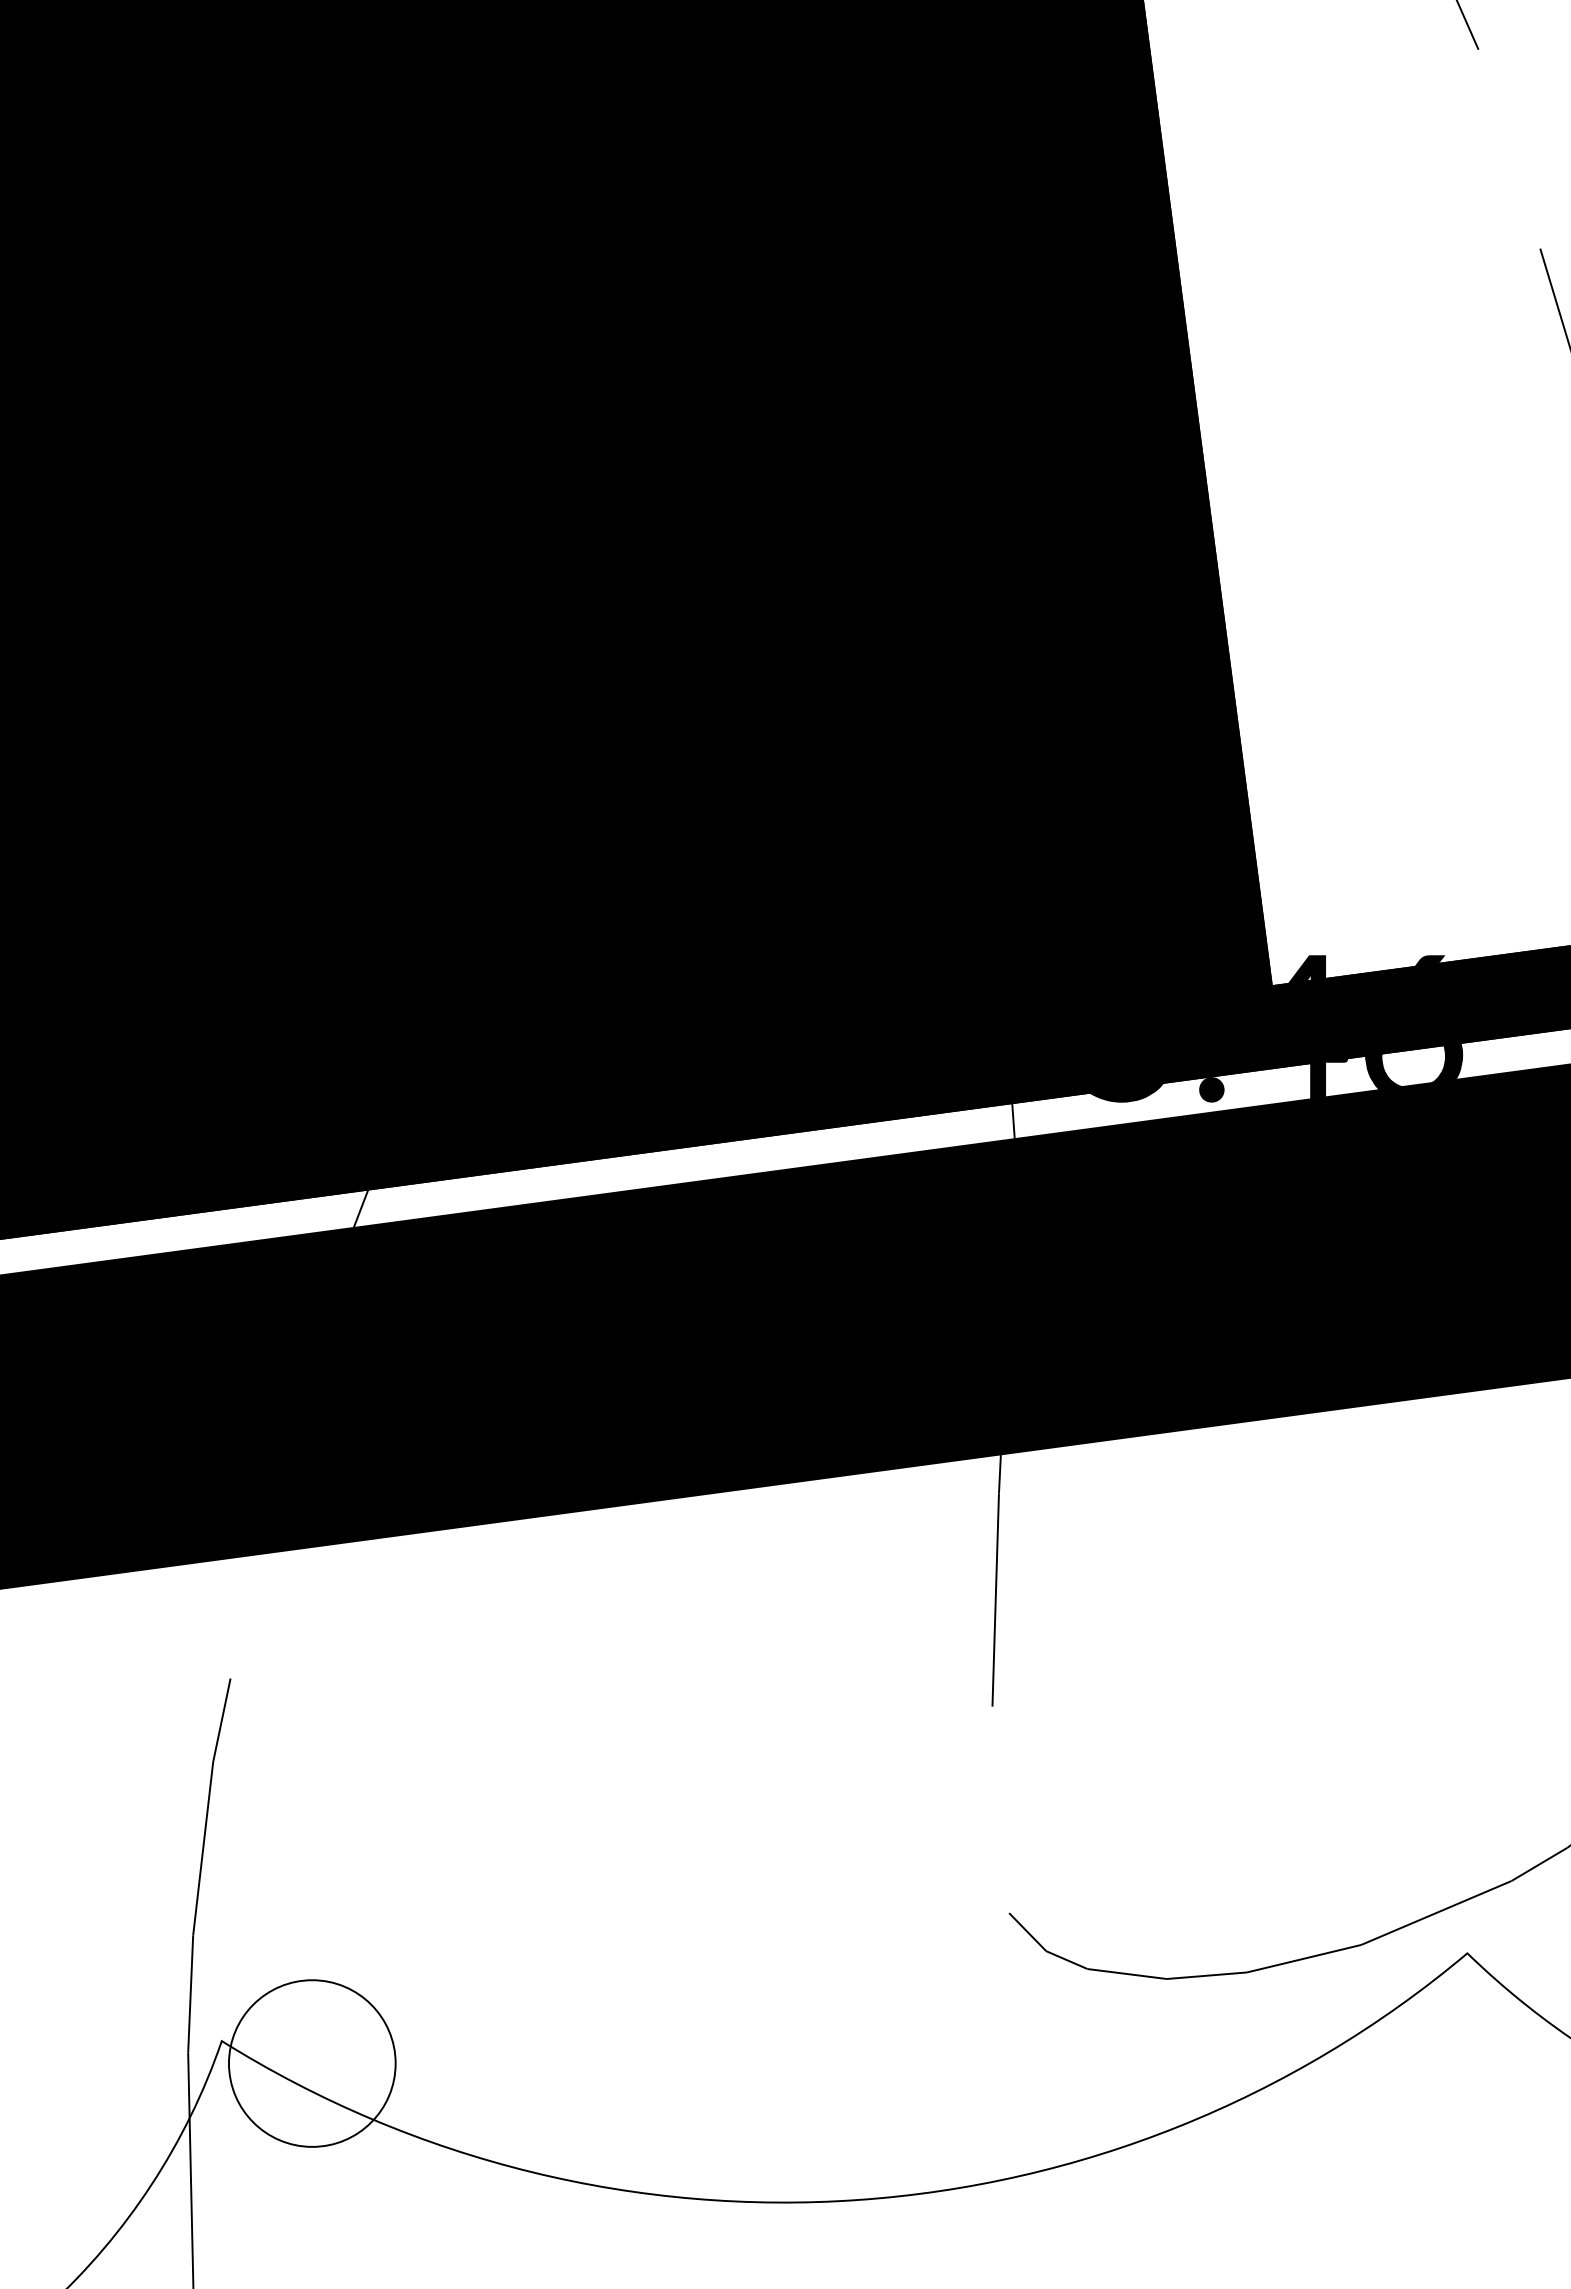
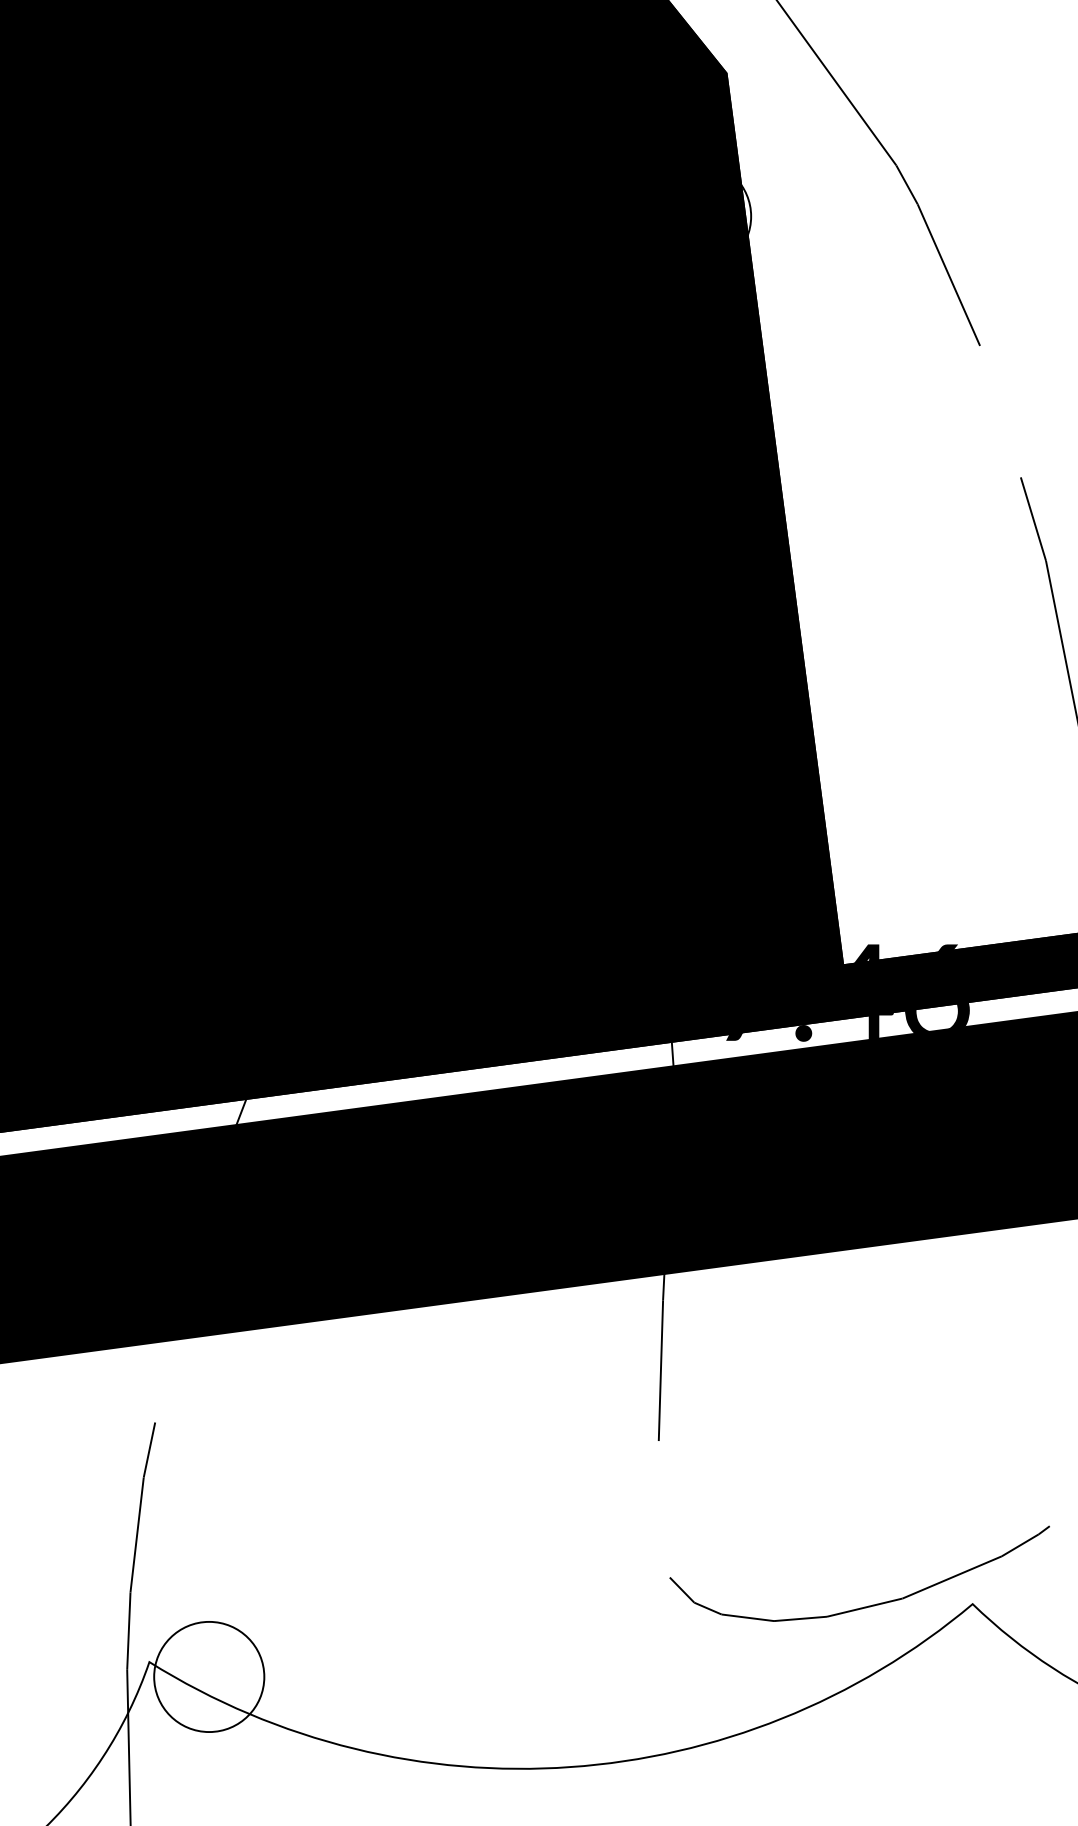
text: (1126, 1093) -> (747, 1035), 35.46 -> 37.46

